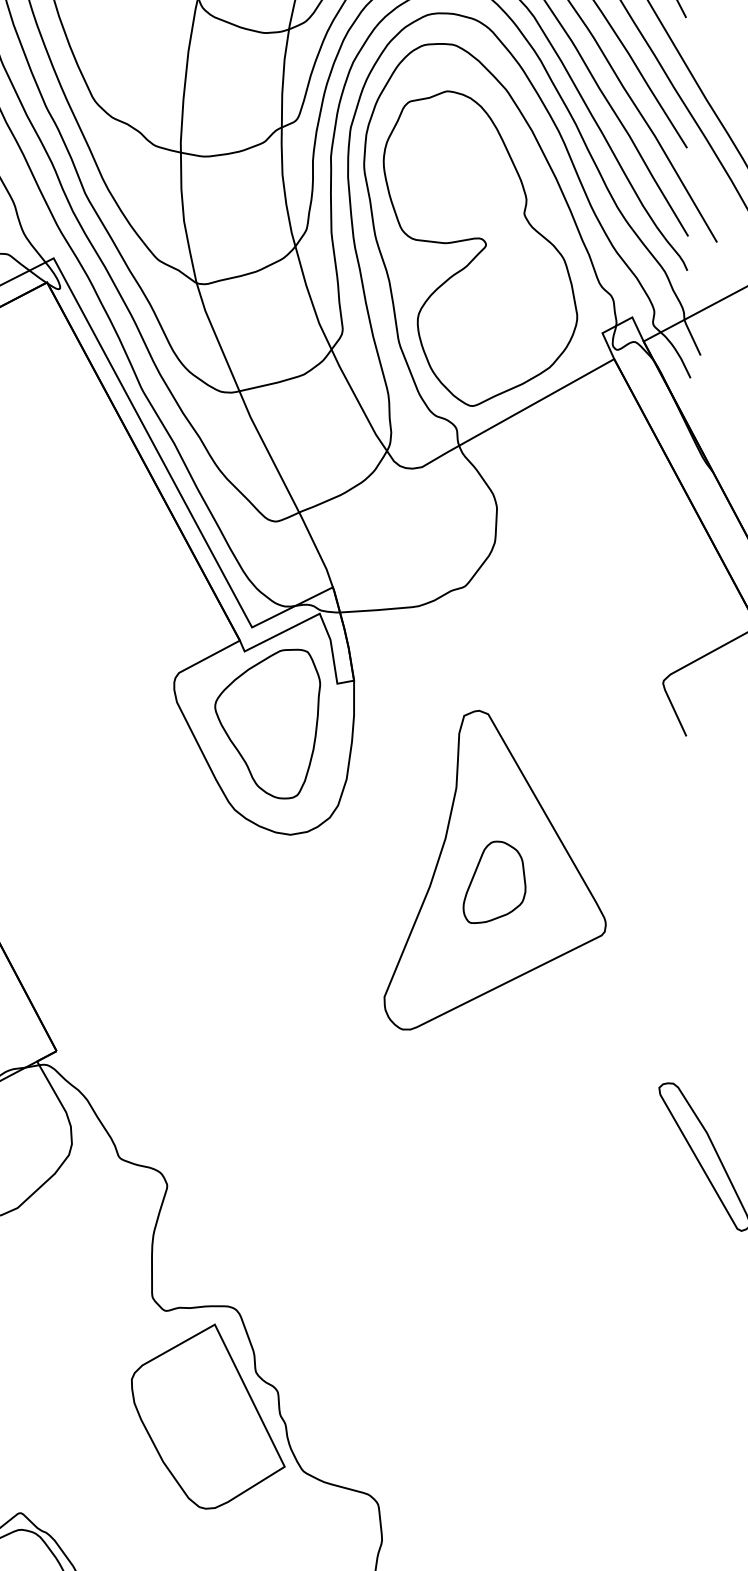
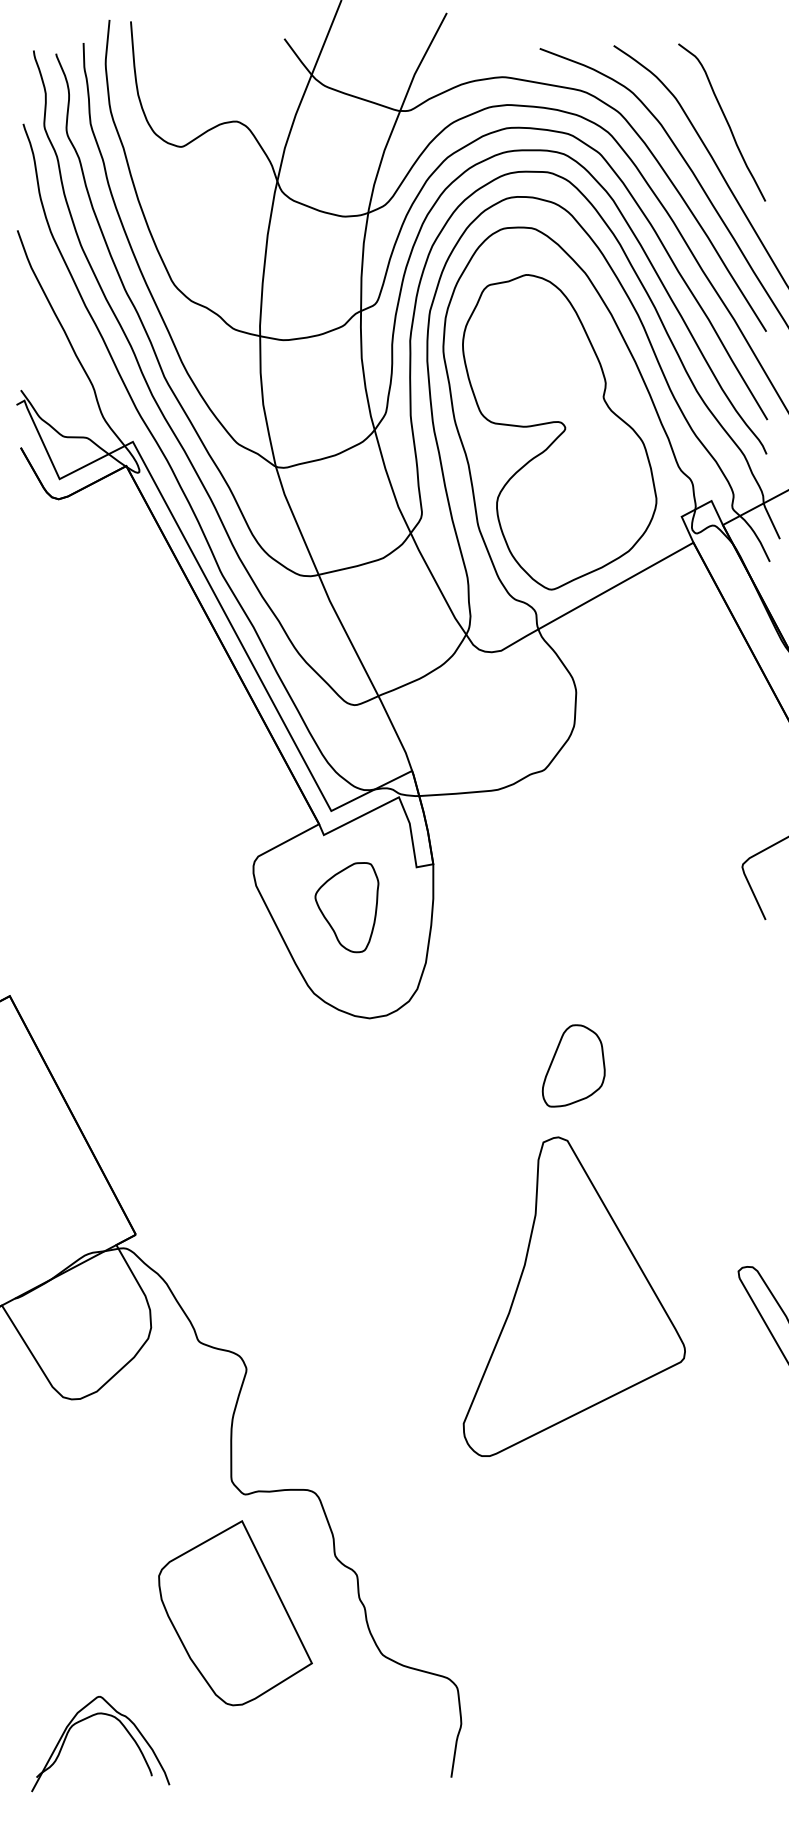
part: (267, 723) -> (346, 907), size x0.6
part: (494, 869) -> (573, 1296), moved
part: (208, 1416) -> (235, 1613), moved

